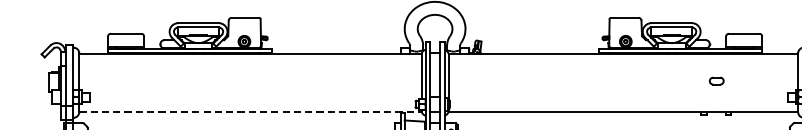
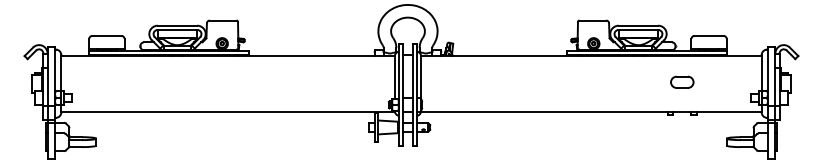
part: (716, 80) -> (682, 81), size x1.67
line: (250, 111) -> (228, 111), dashed -> solid

